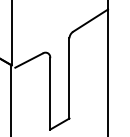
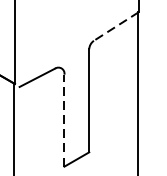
line: (90, 20) -> (116, 26), solid -> dashed
line: (50, 93) -> (64, 120), solid -> dashed

